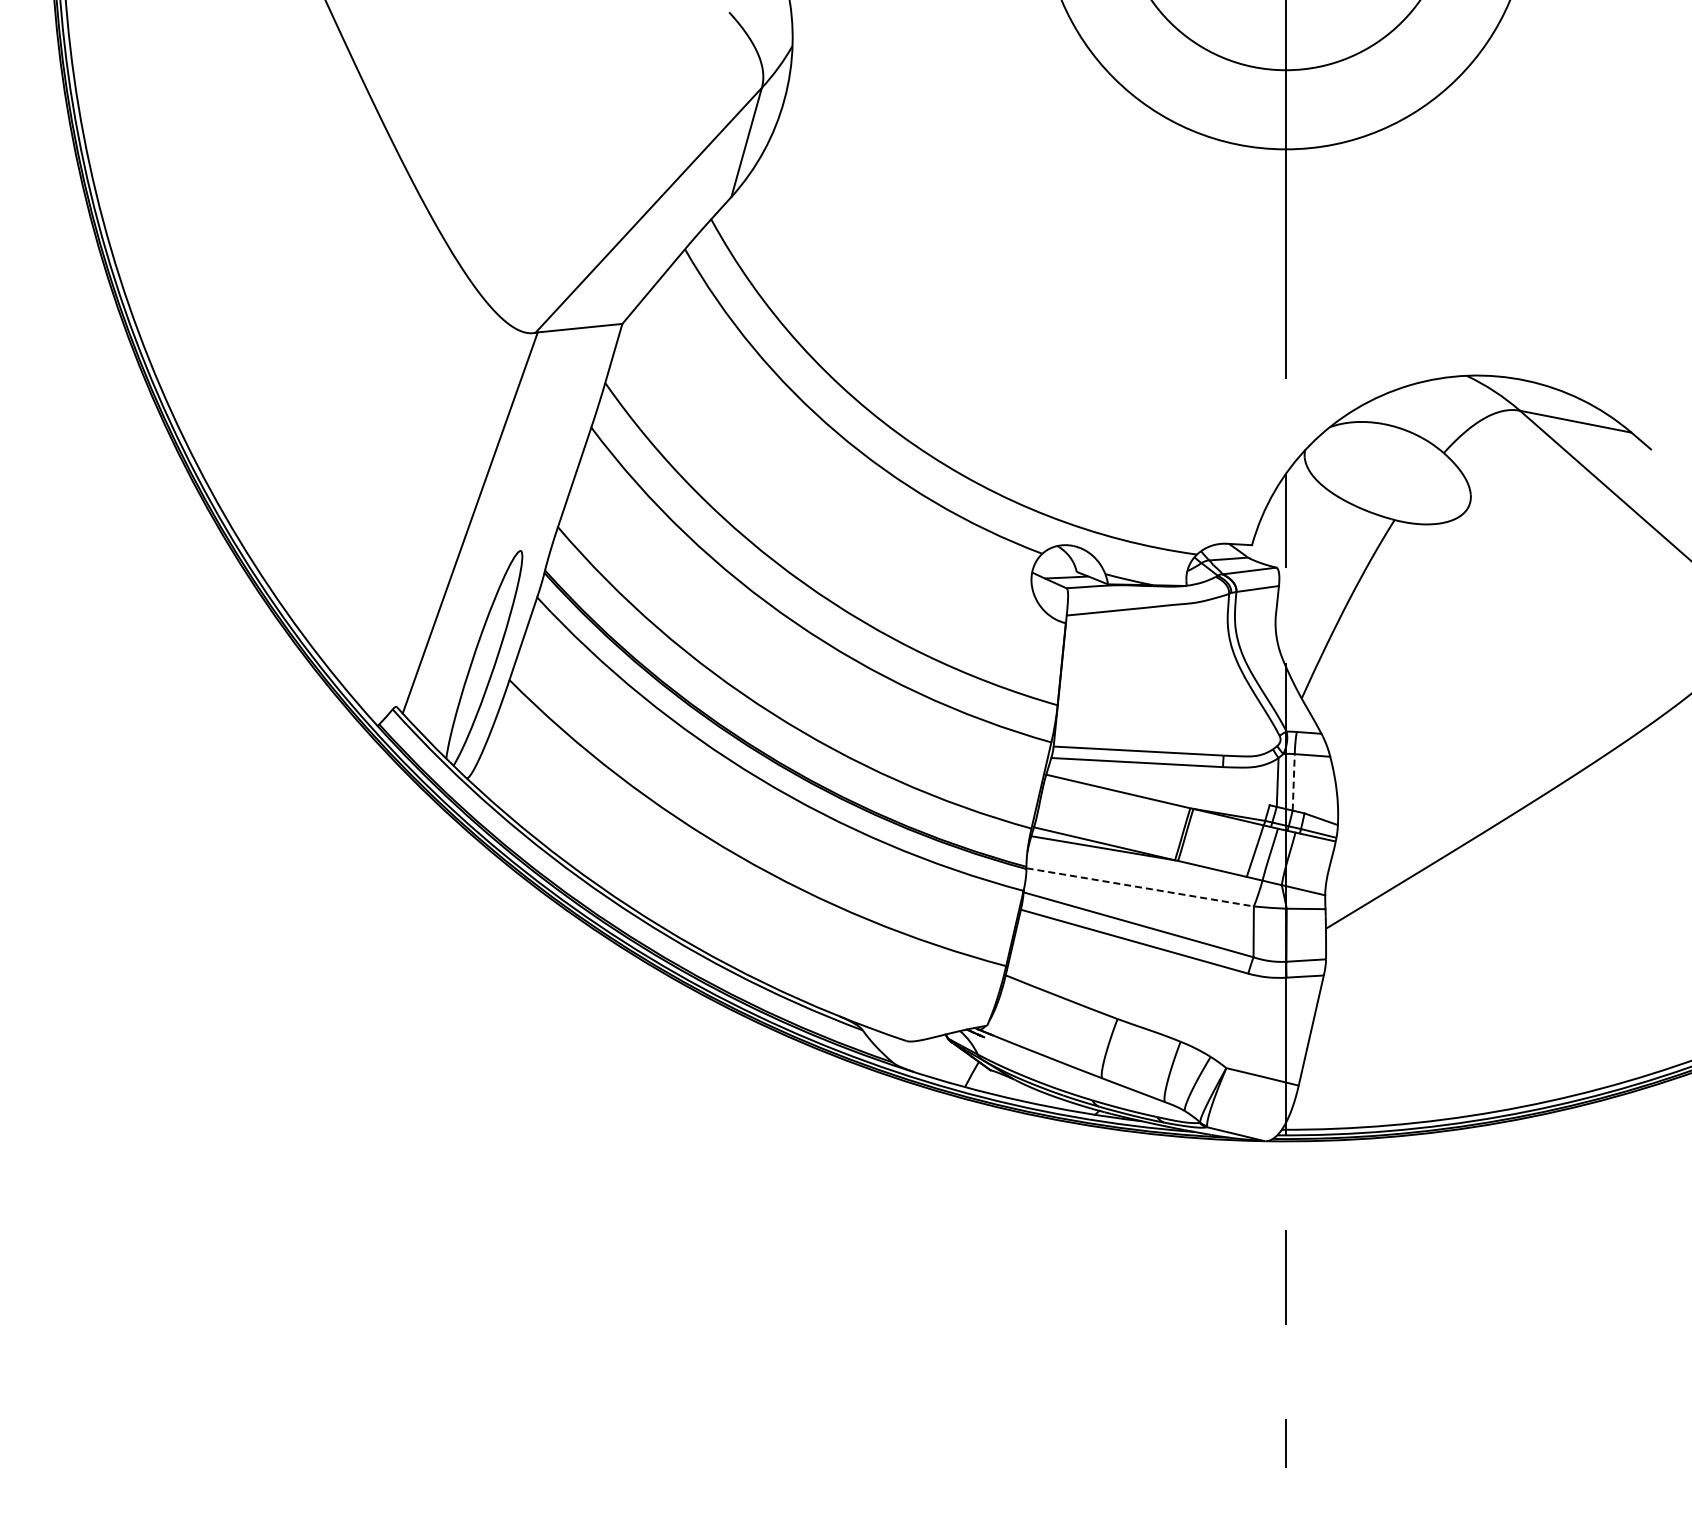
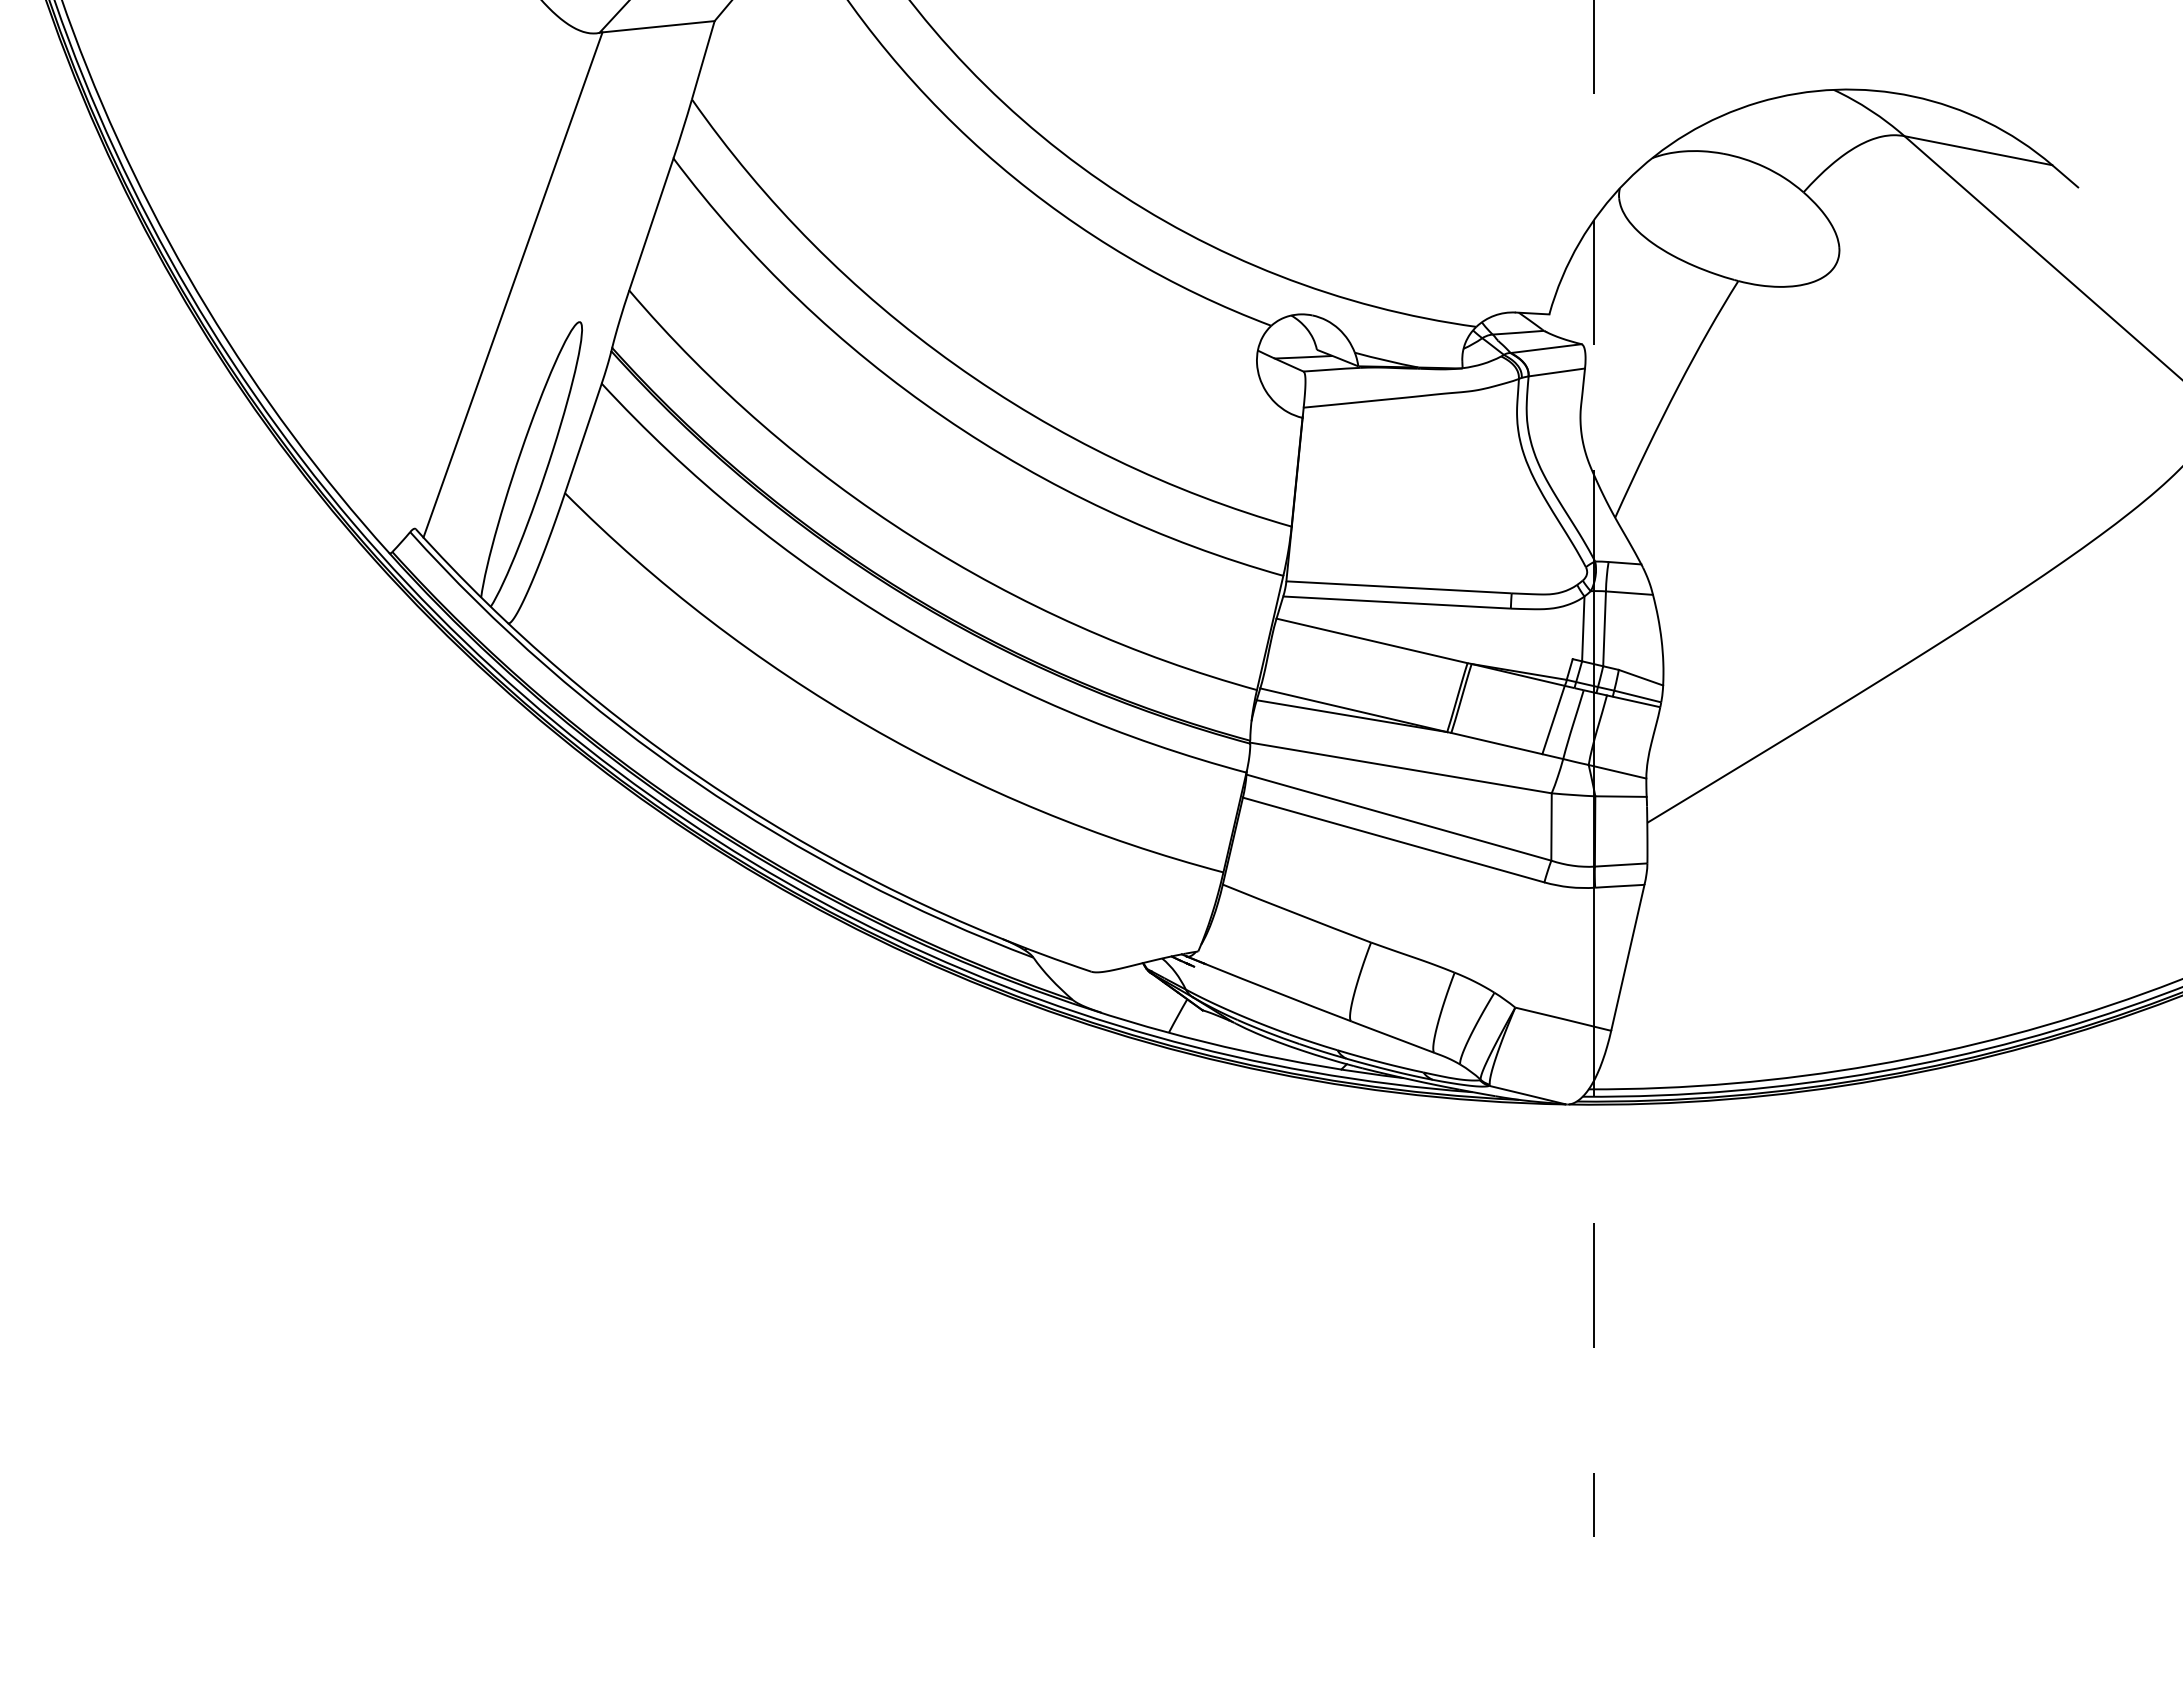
line: (1293, 781) -> (1604, 627), dashed -> solid
line: (1140, 887) -> (1401, 768), dashed -> solid

